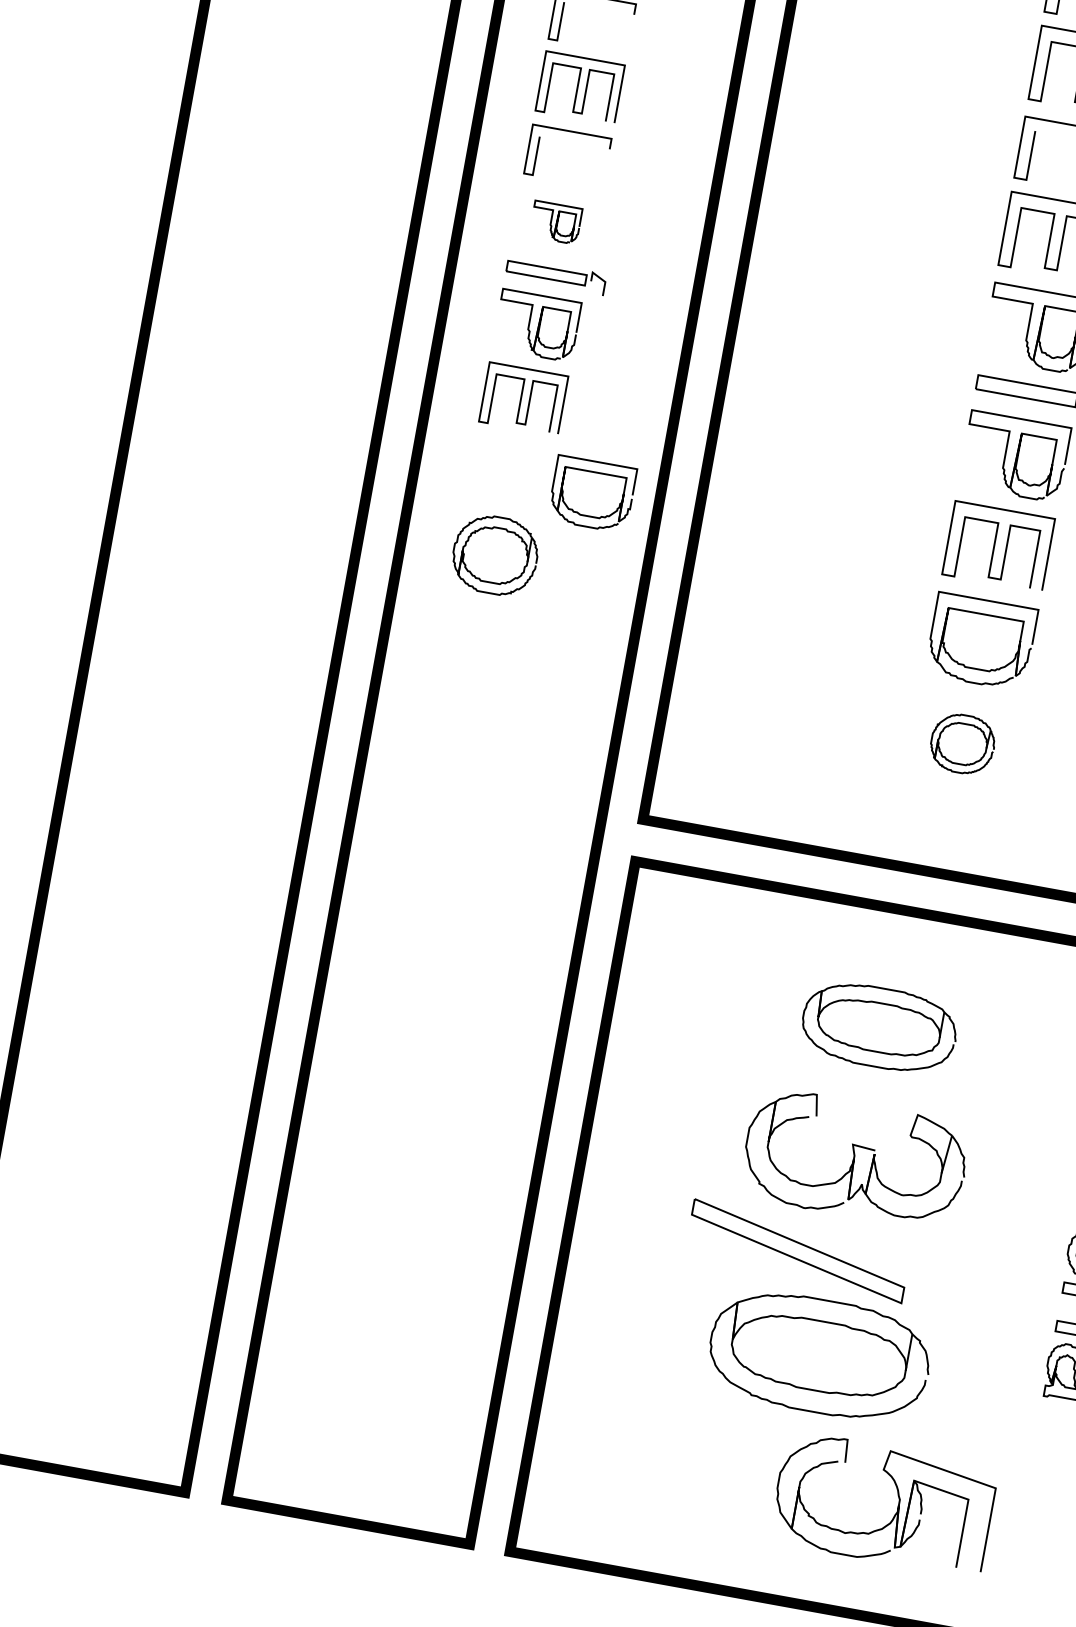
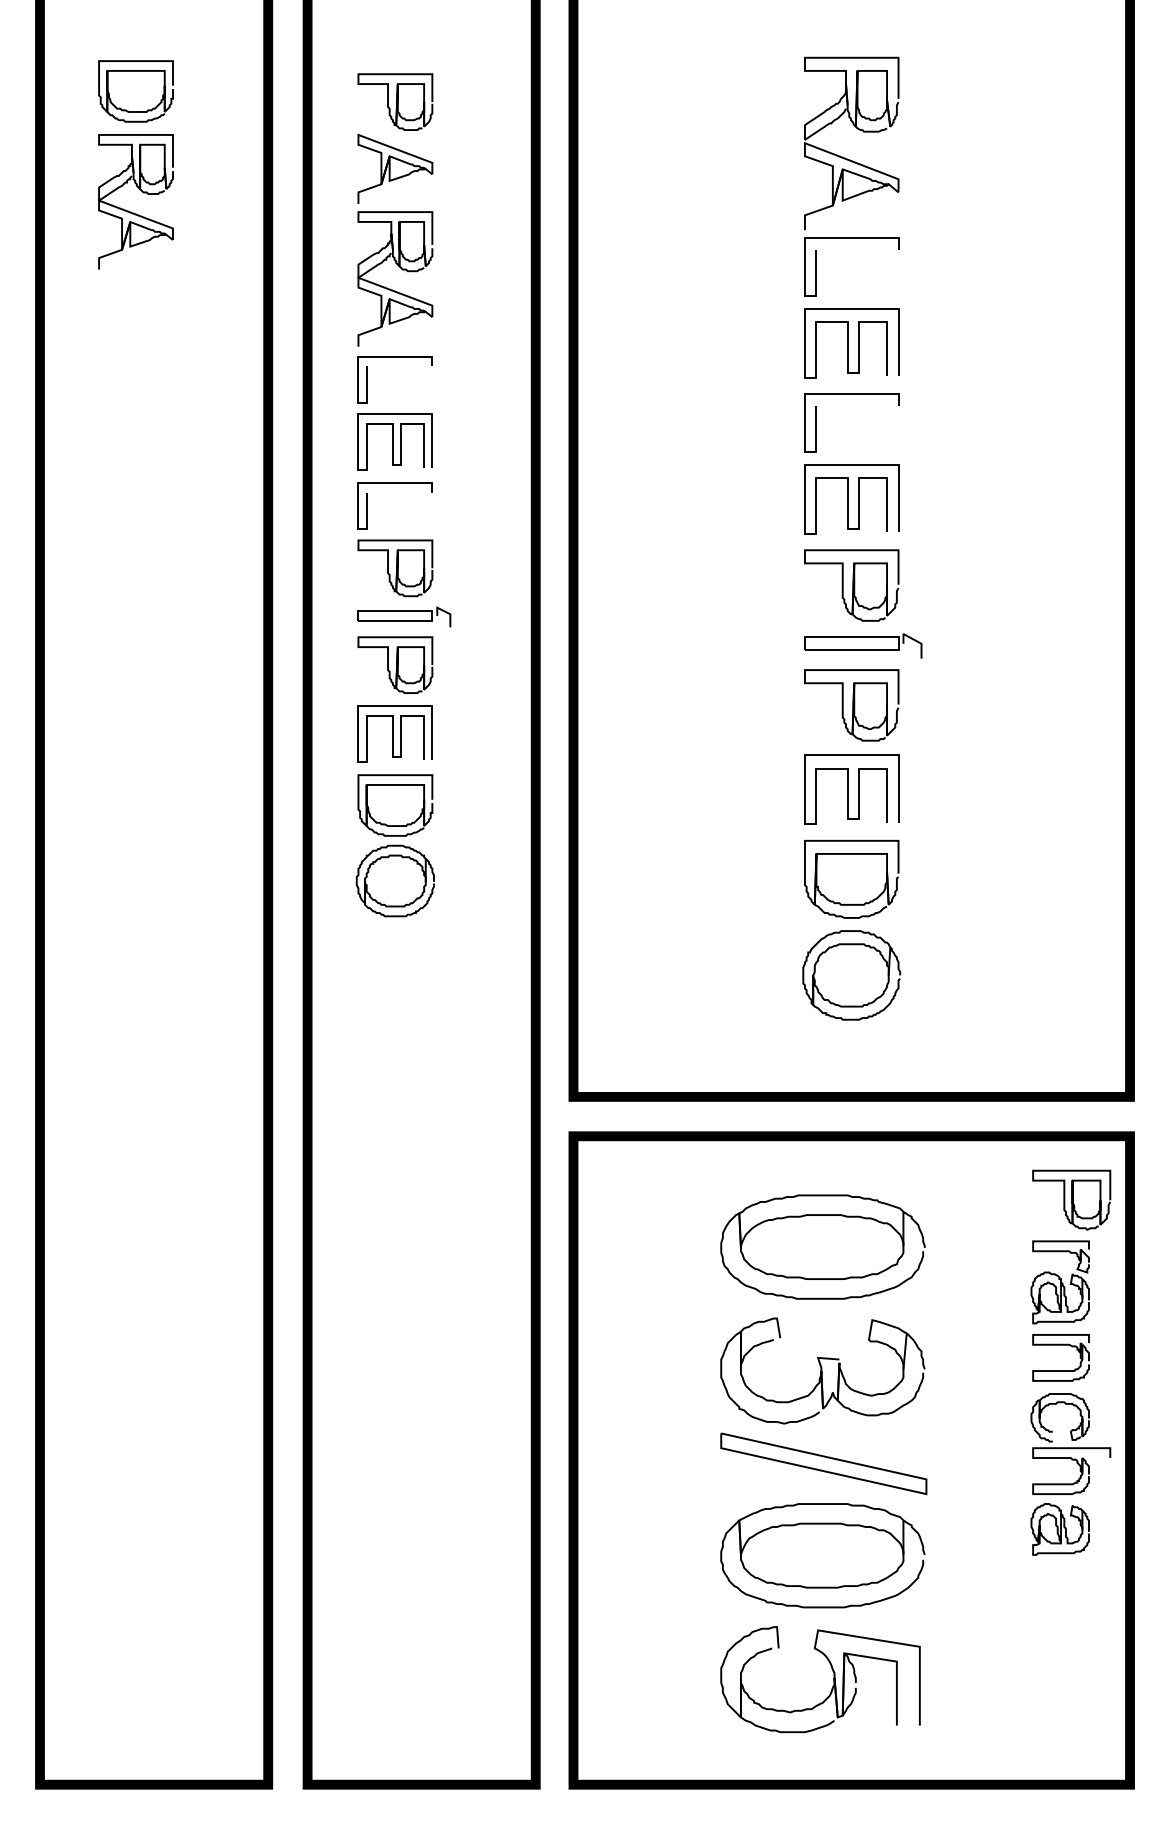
part: (555, 222) -> (395, 568), size x1.67
part: (592, 494) -> (395, 805), moved
part: (962, 744) -> (851, 975), size x1.67
part: (879, 1026) -> (822, 1246), size x1.43
part: (797, 1250) -> (823, 1463), moved
part: (897, 1506) -> (833, 1679), moved

